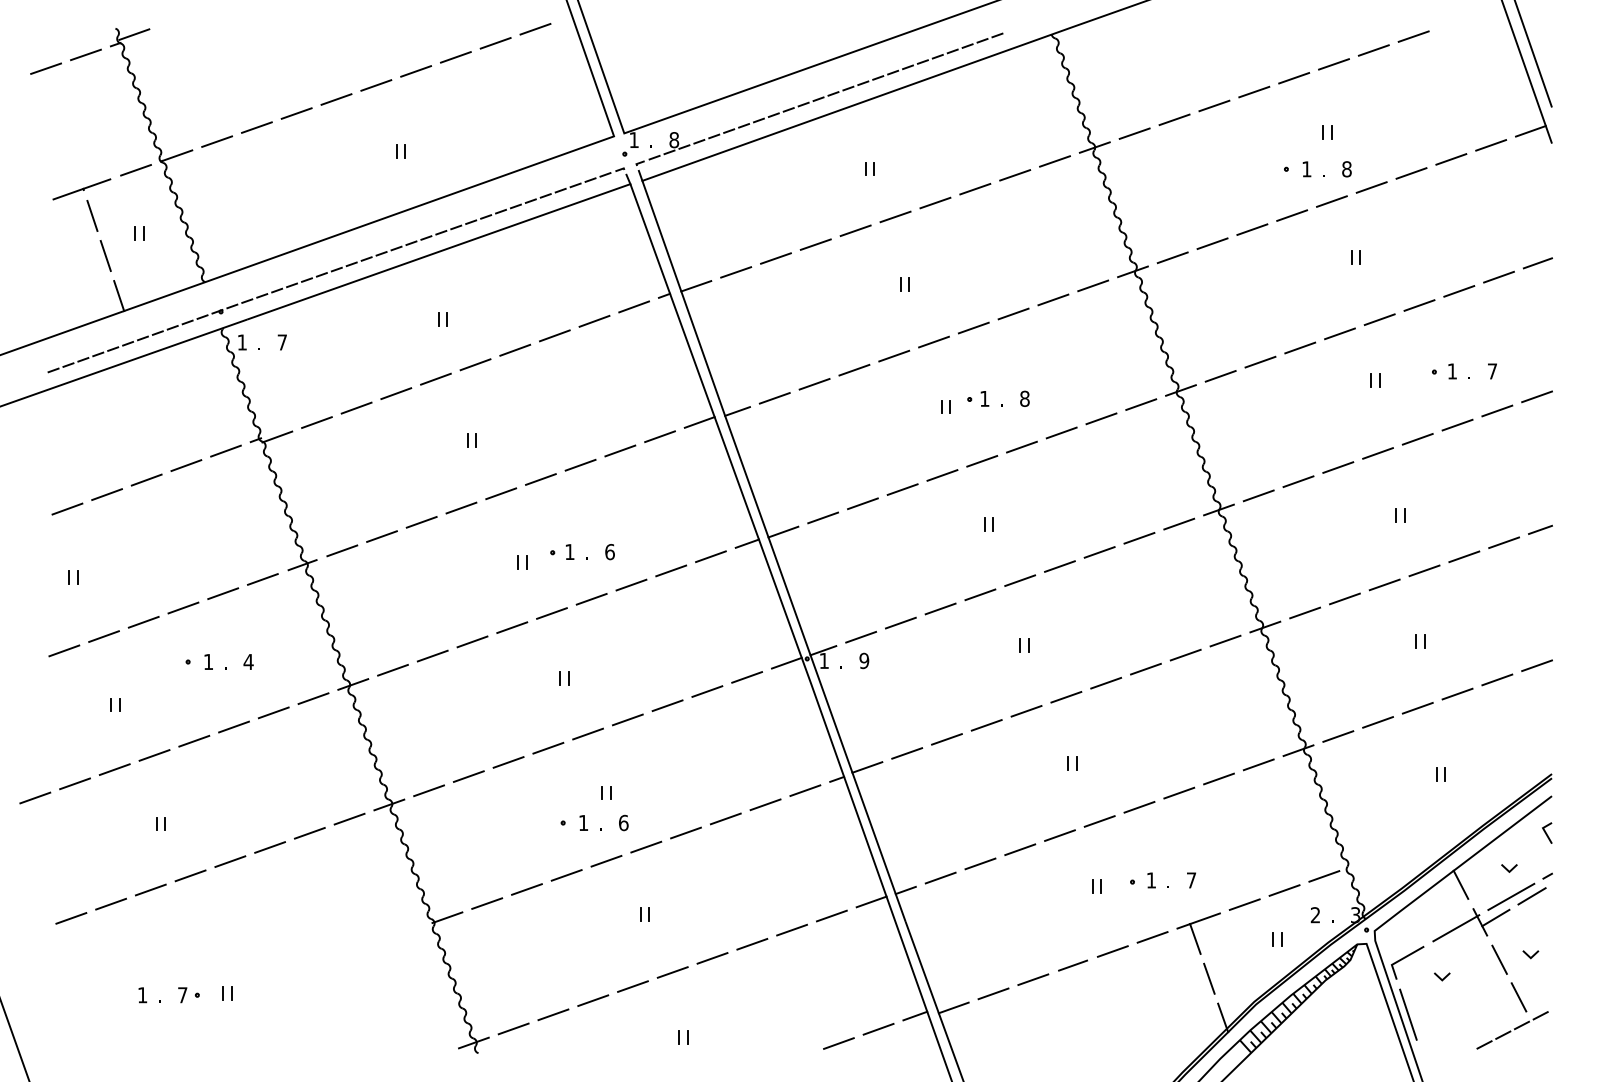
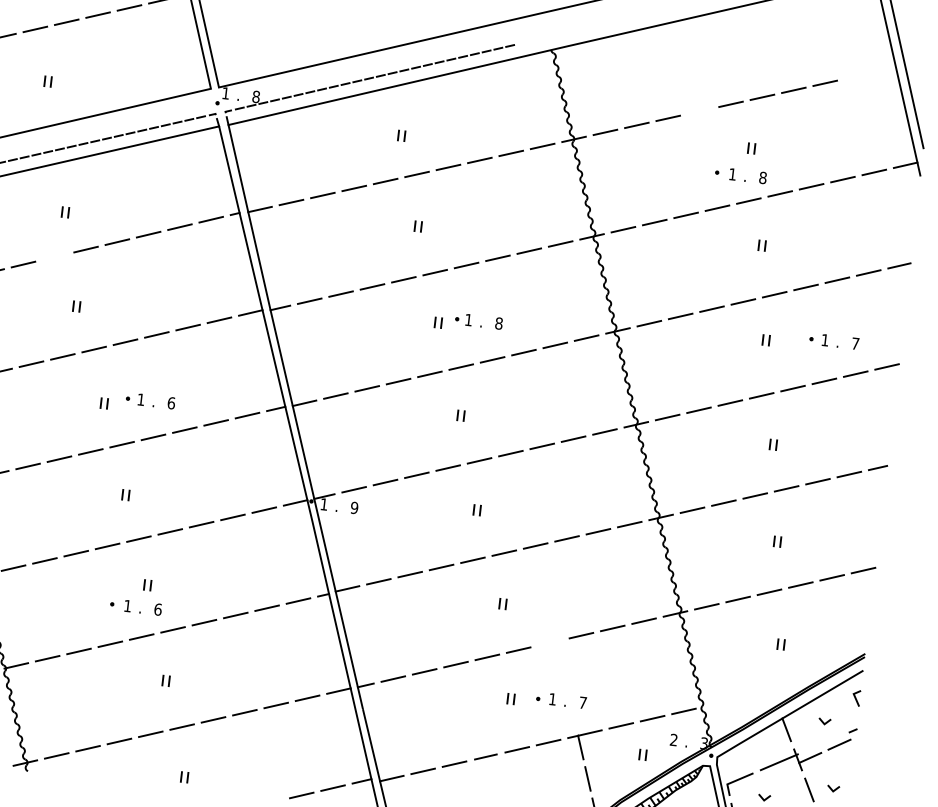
line: (1254, 91) -> (699, 110), removed
line: (435, 378) -> (54, 256), removed
line: (1139, 806) -> (550, 642), removed
line: (1511, 896) -> (823, 743), removed

